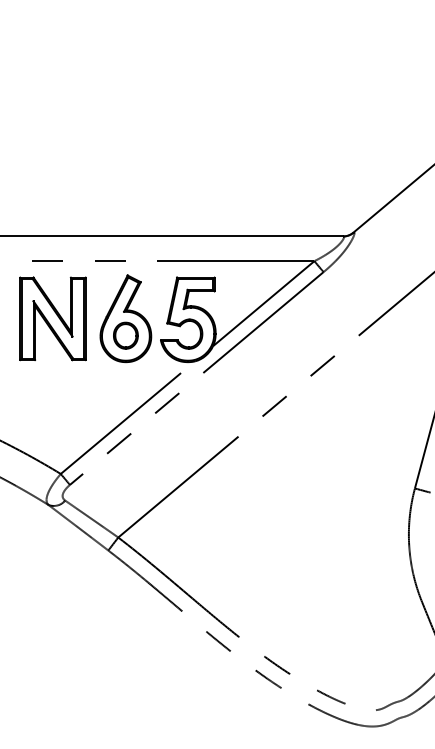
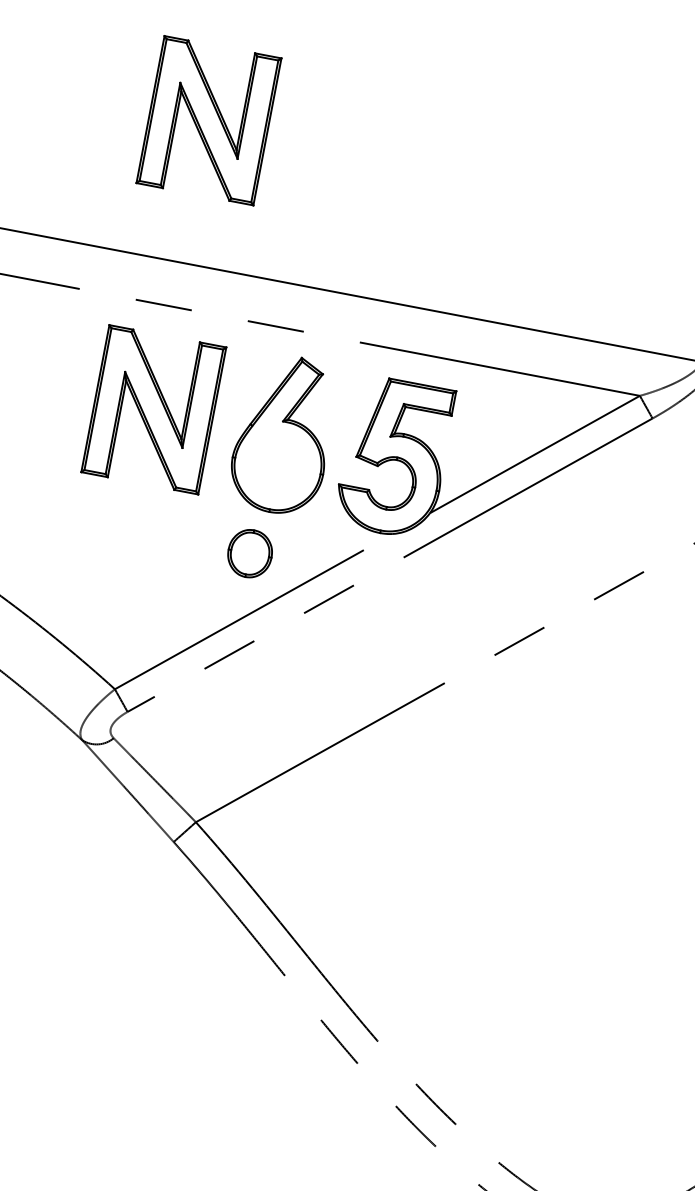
part: (52, 156) -> (208, 119), added
part: (125, 335) -> (249, 553), moved

